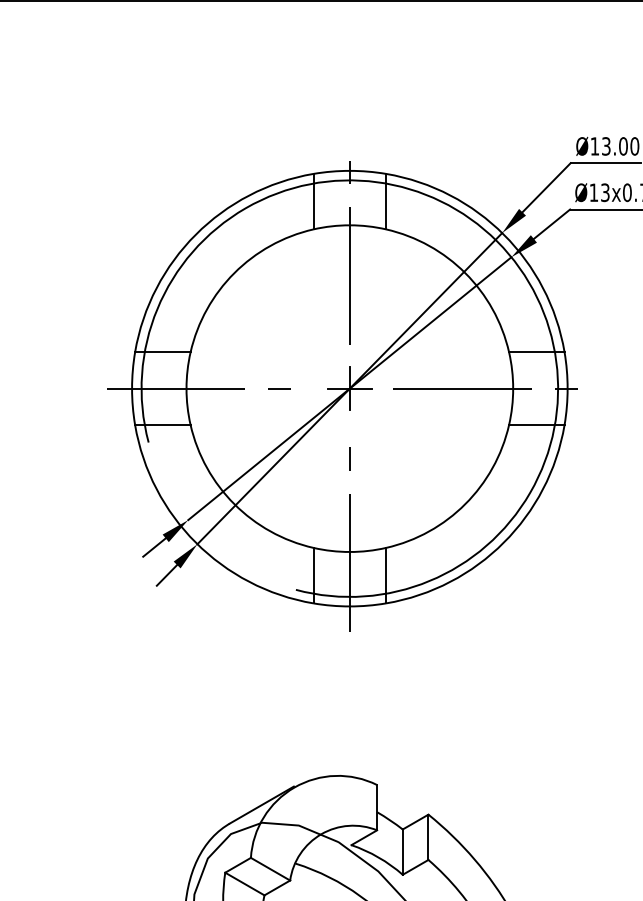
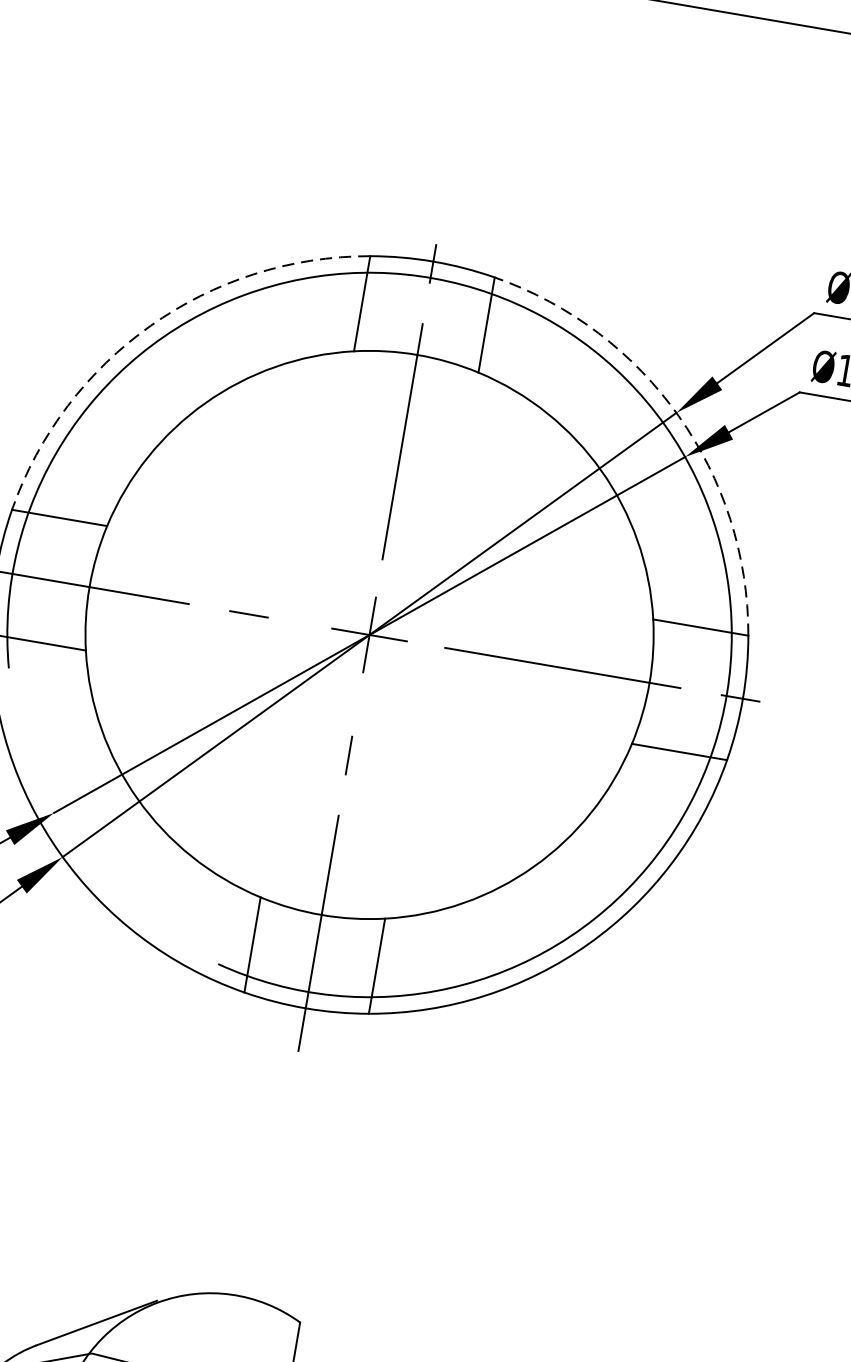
arc: (195, 234) -> (150, 325), solid -> dashed
arc: (503, 234) -> (678, 415), solid -> dashed

